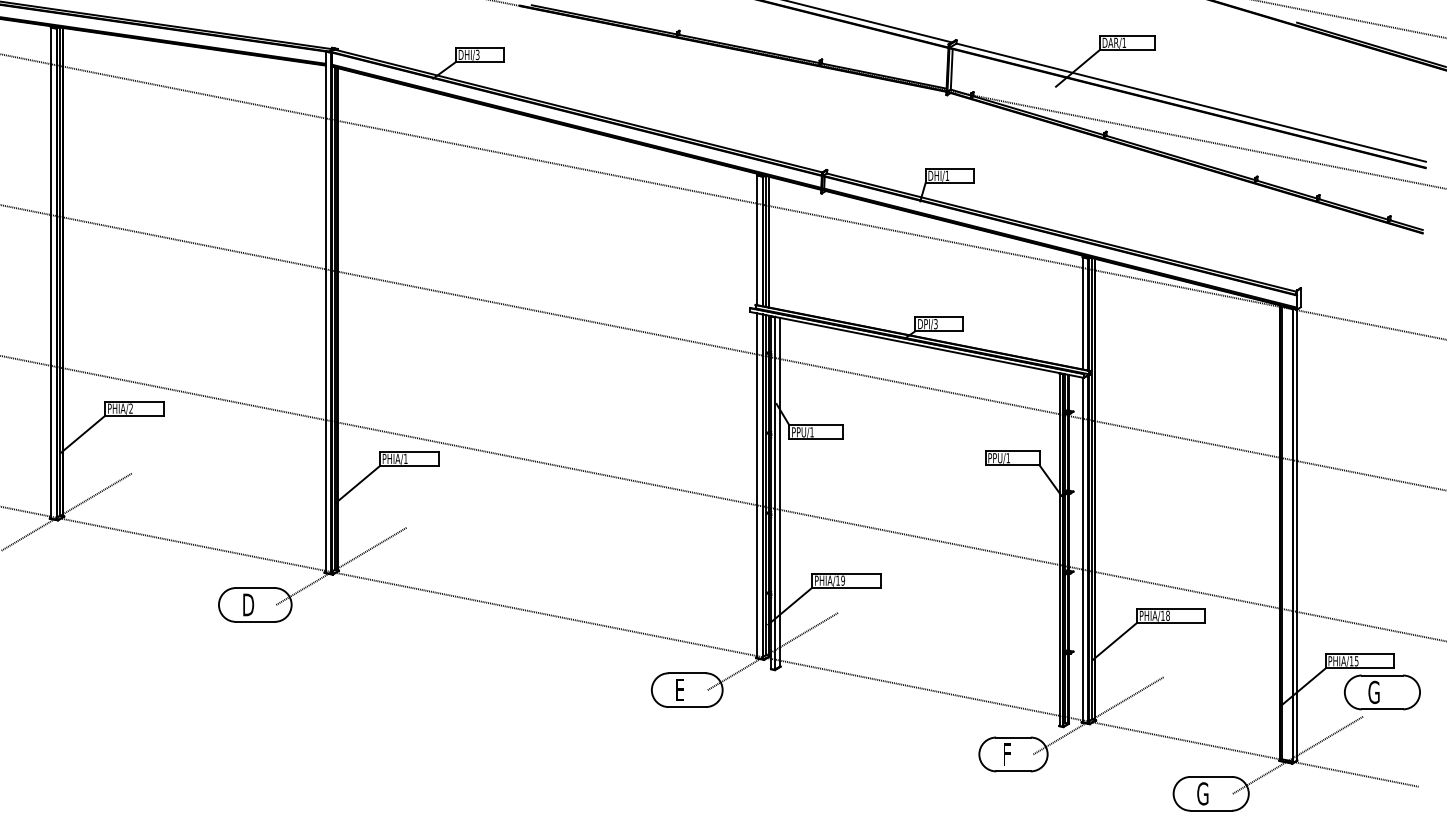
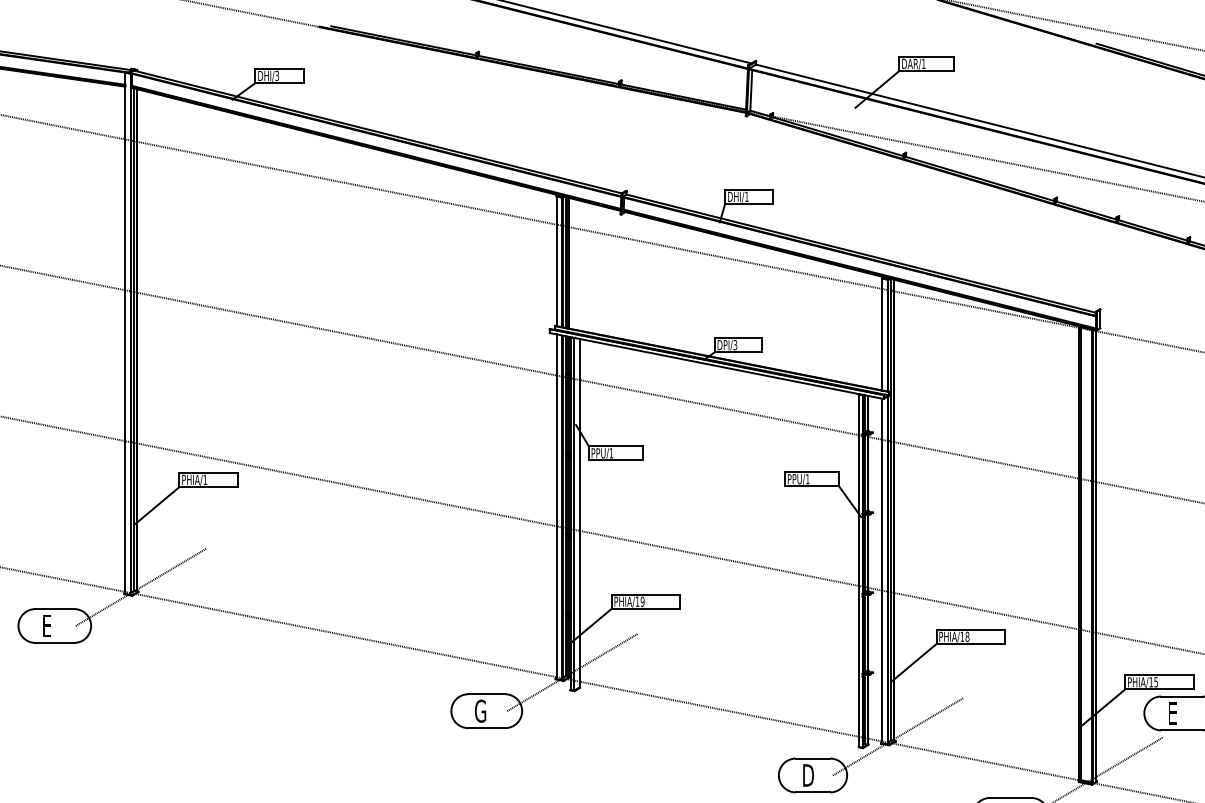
text: (248, 604) -> (48, 625), D -> E
text: (680, 689) -> (480, 710), E -> G
text: (1373, 692) -> (1173, 713), G -> E
text: (1008, 754) -> (808, 775), F -> D

